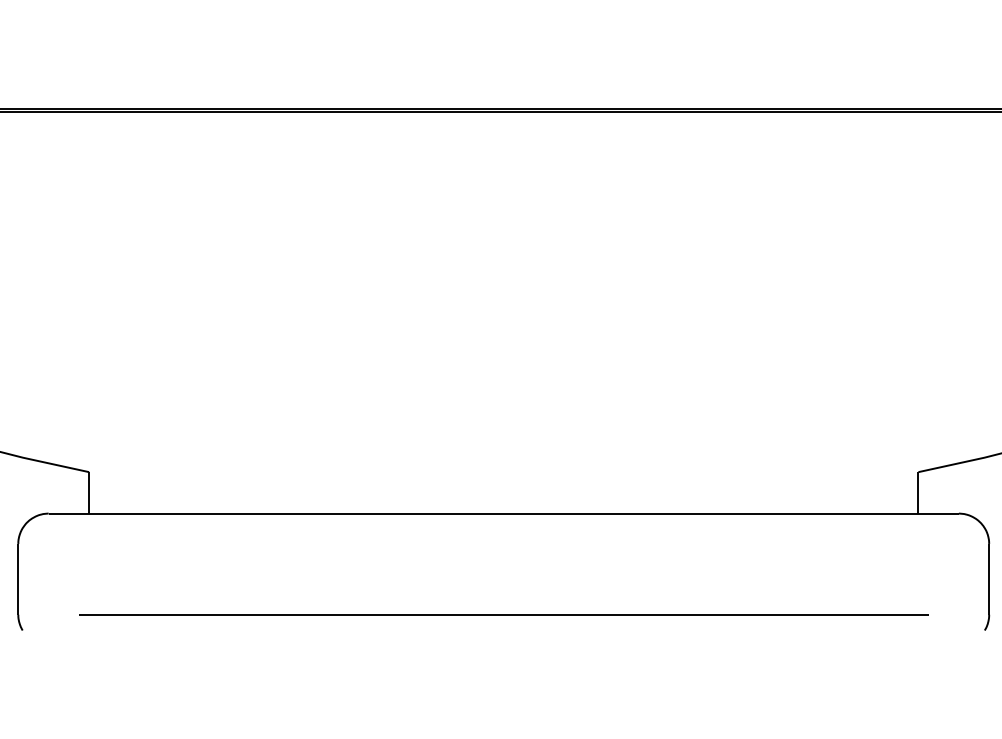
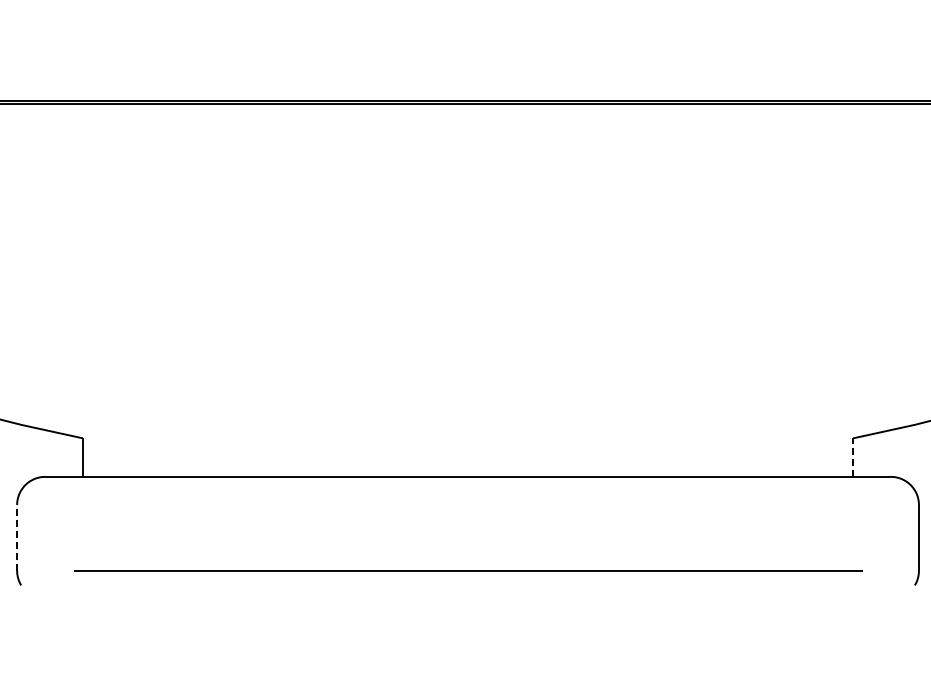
line: (918, 492) -> (853, 457), solid -> dashed
line: (18, 578) -> (17, 537), solid -> dashed

